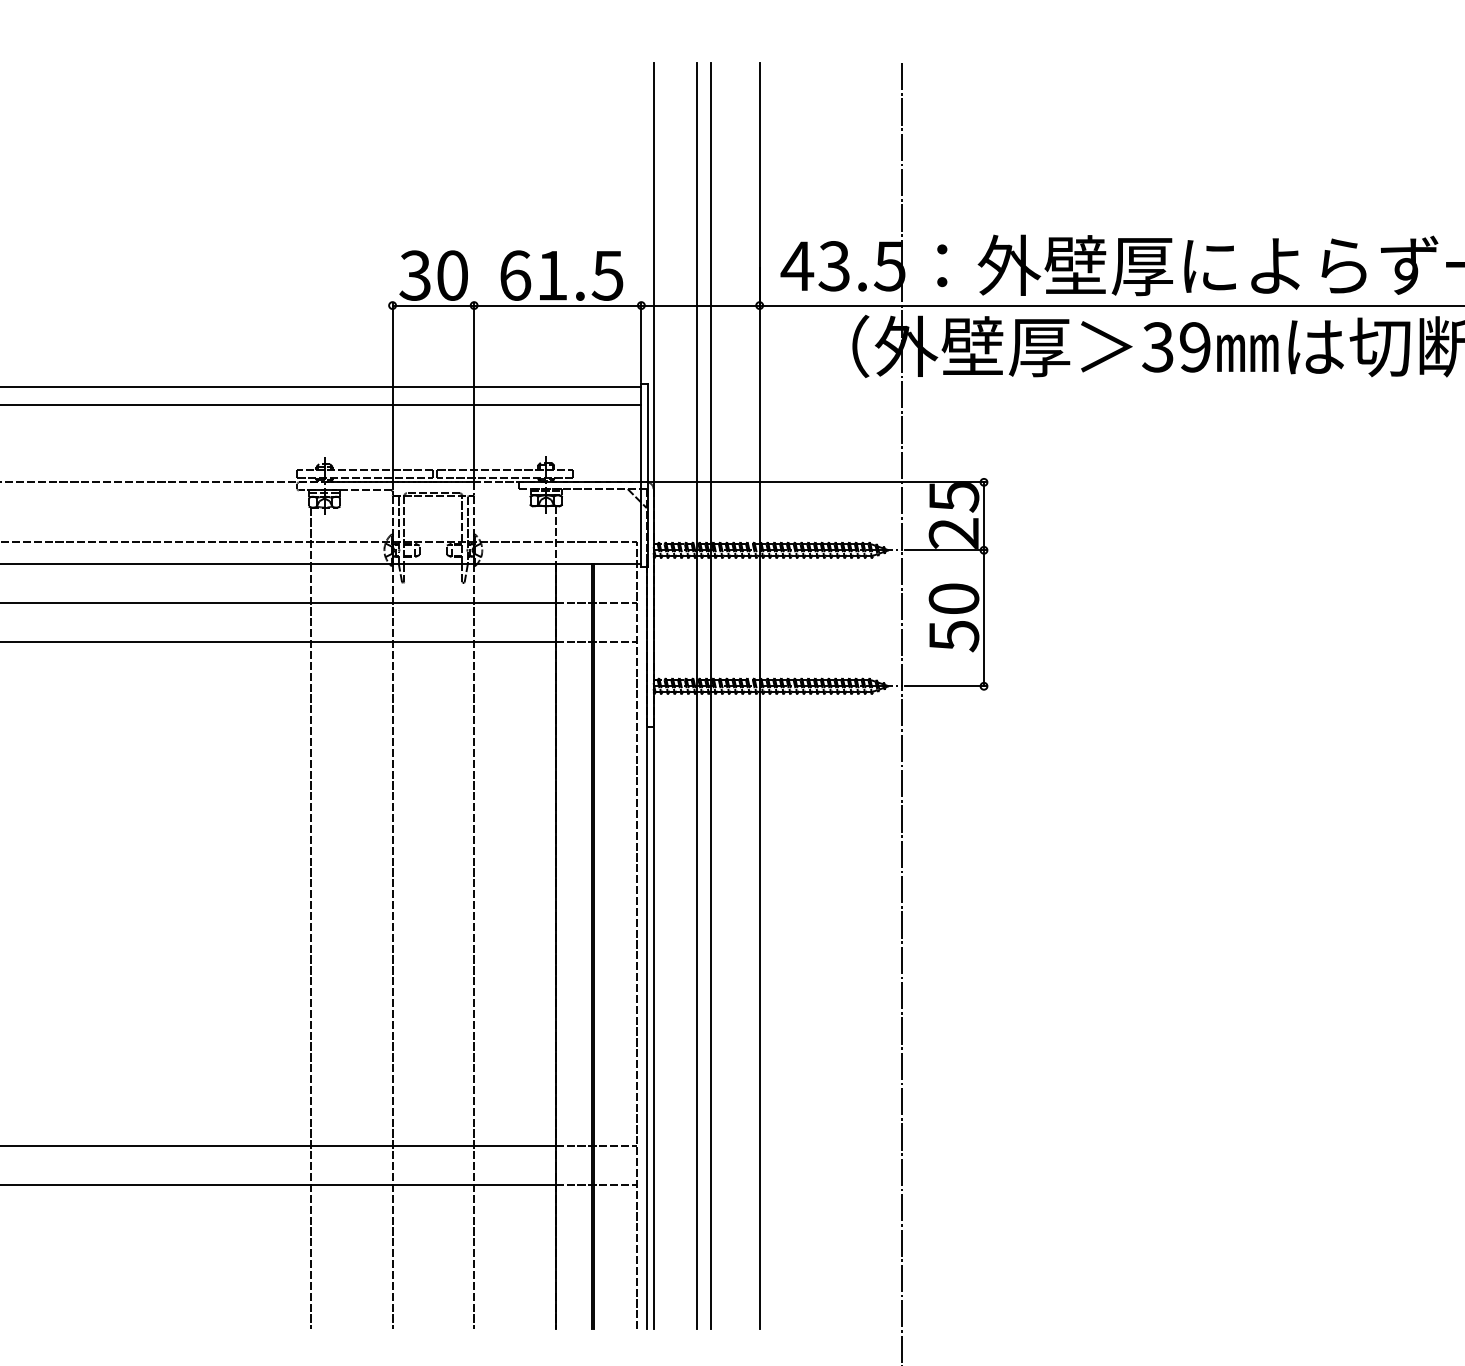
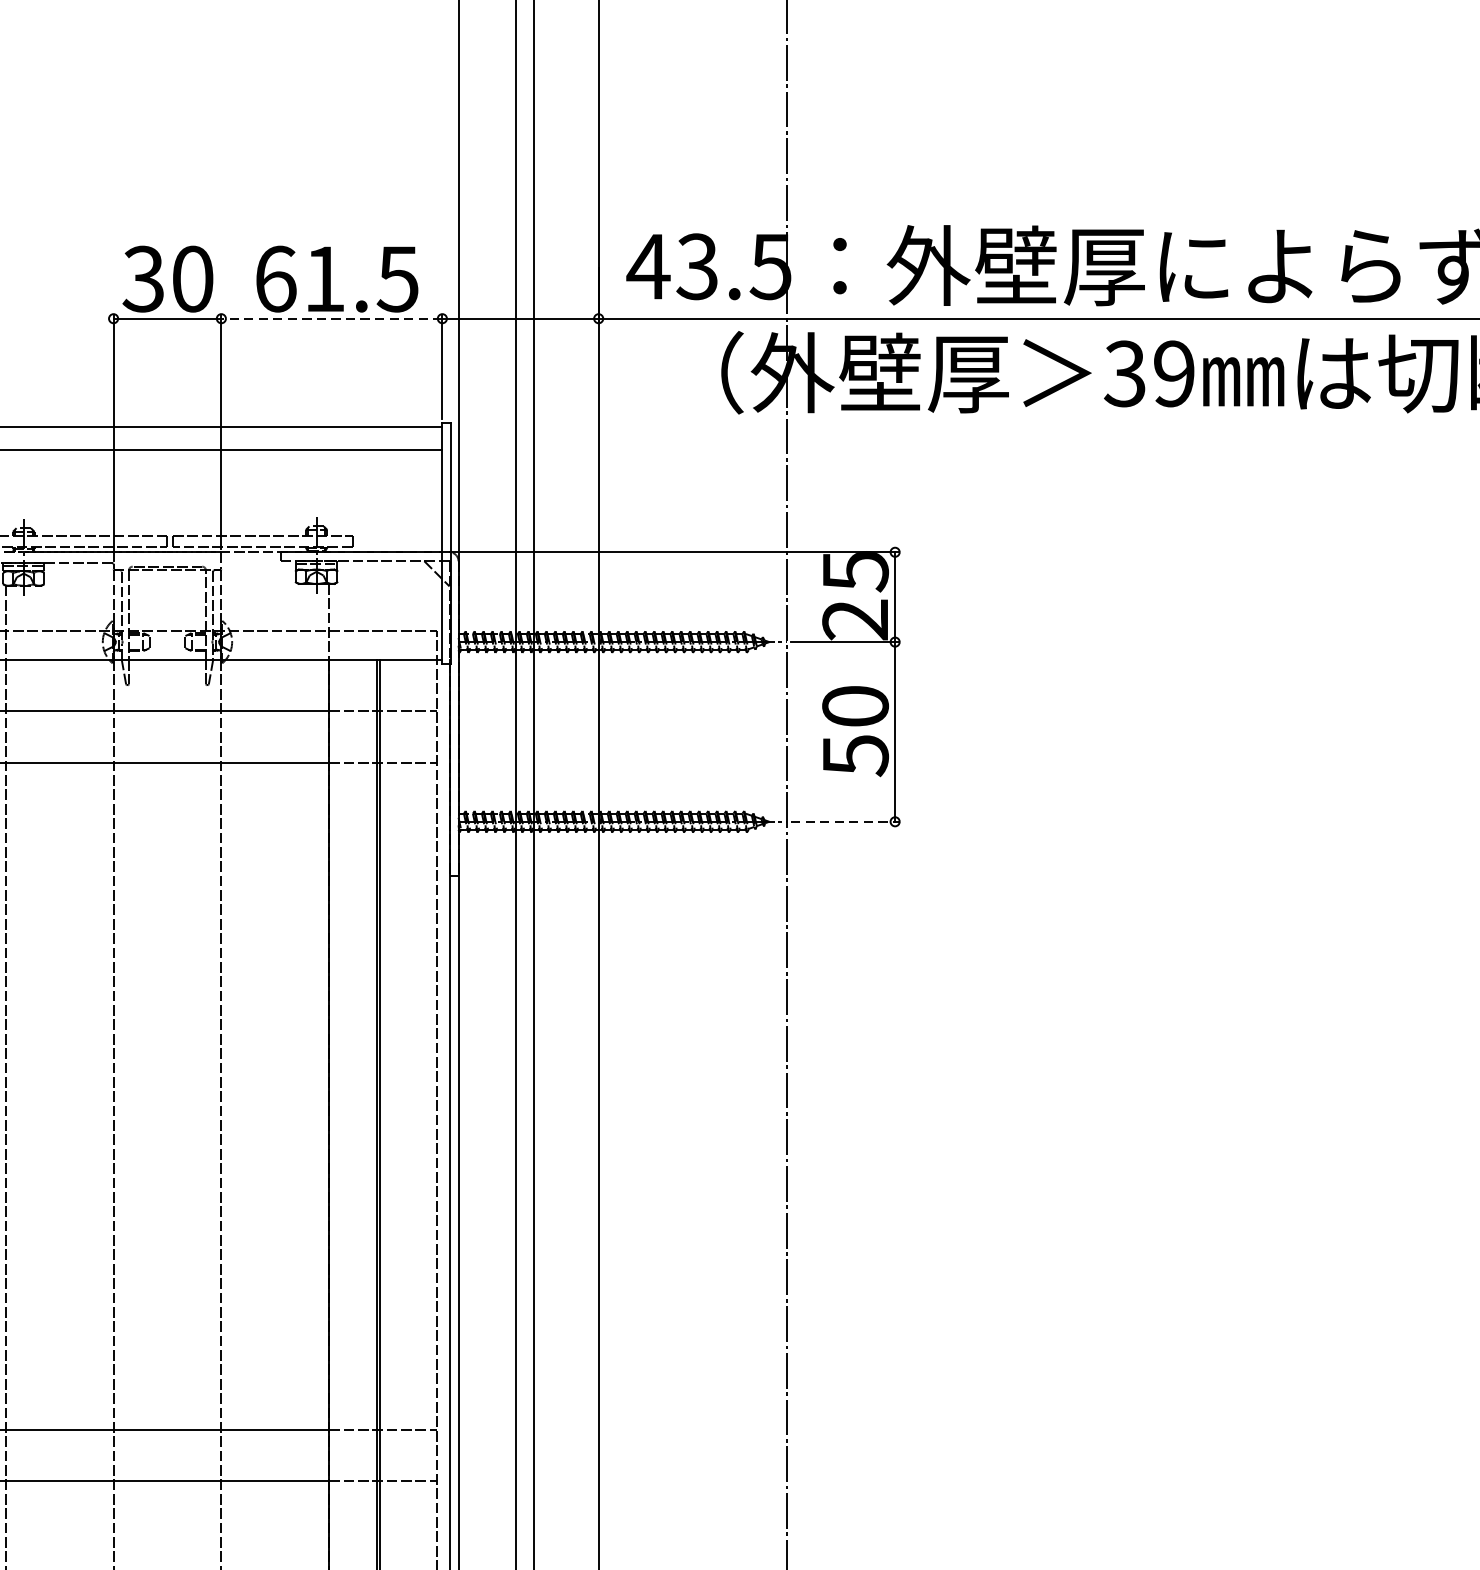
line: (557, 305) -> (331, 318), solid -> dashed
line: (945, 686) -> (844, 822), solid -> dashed

